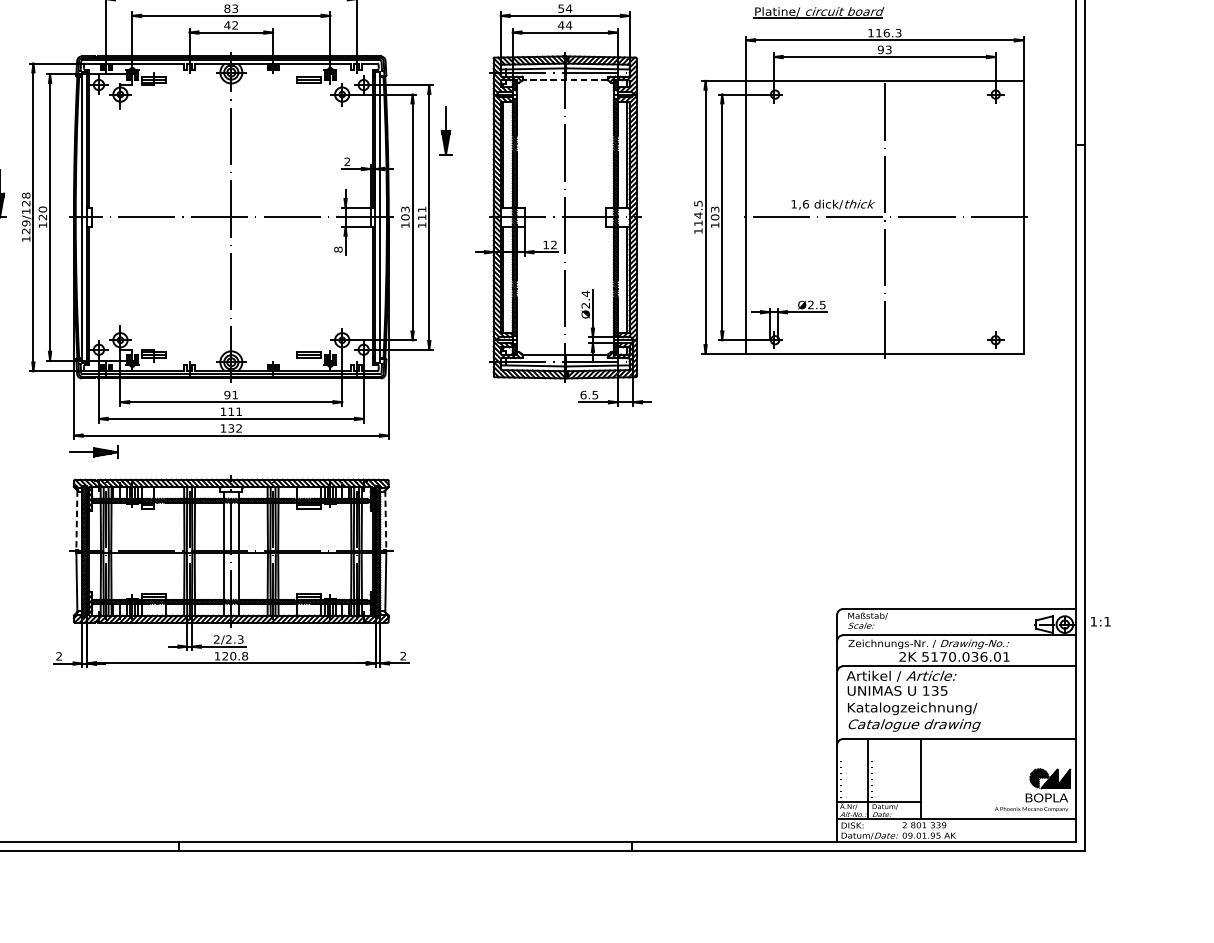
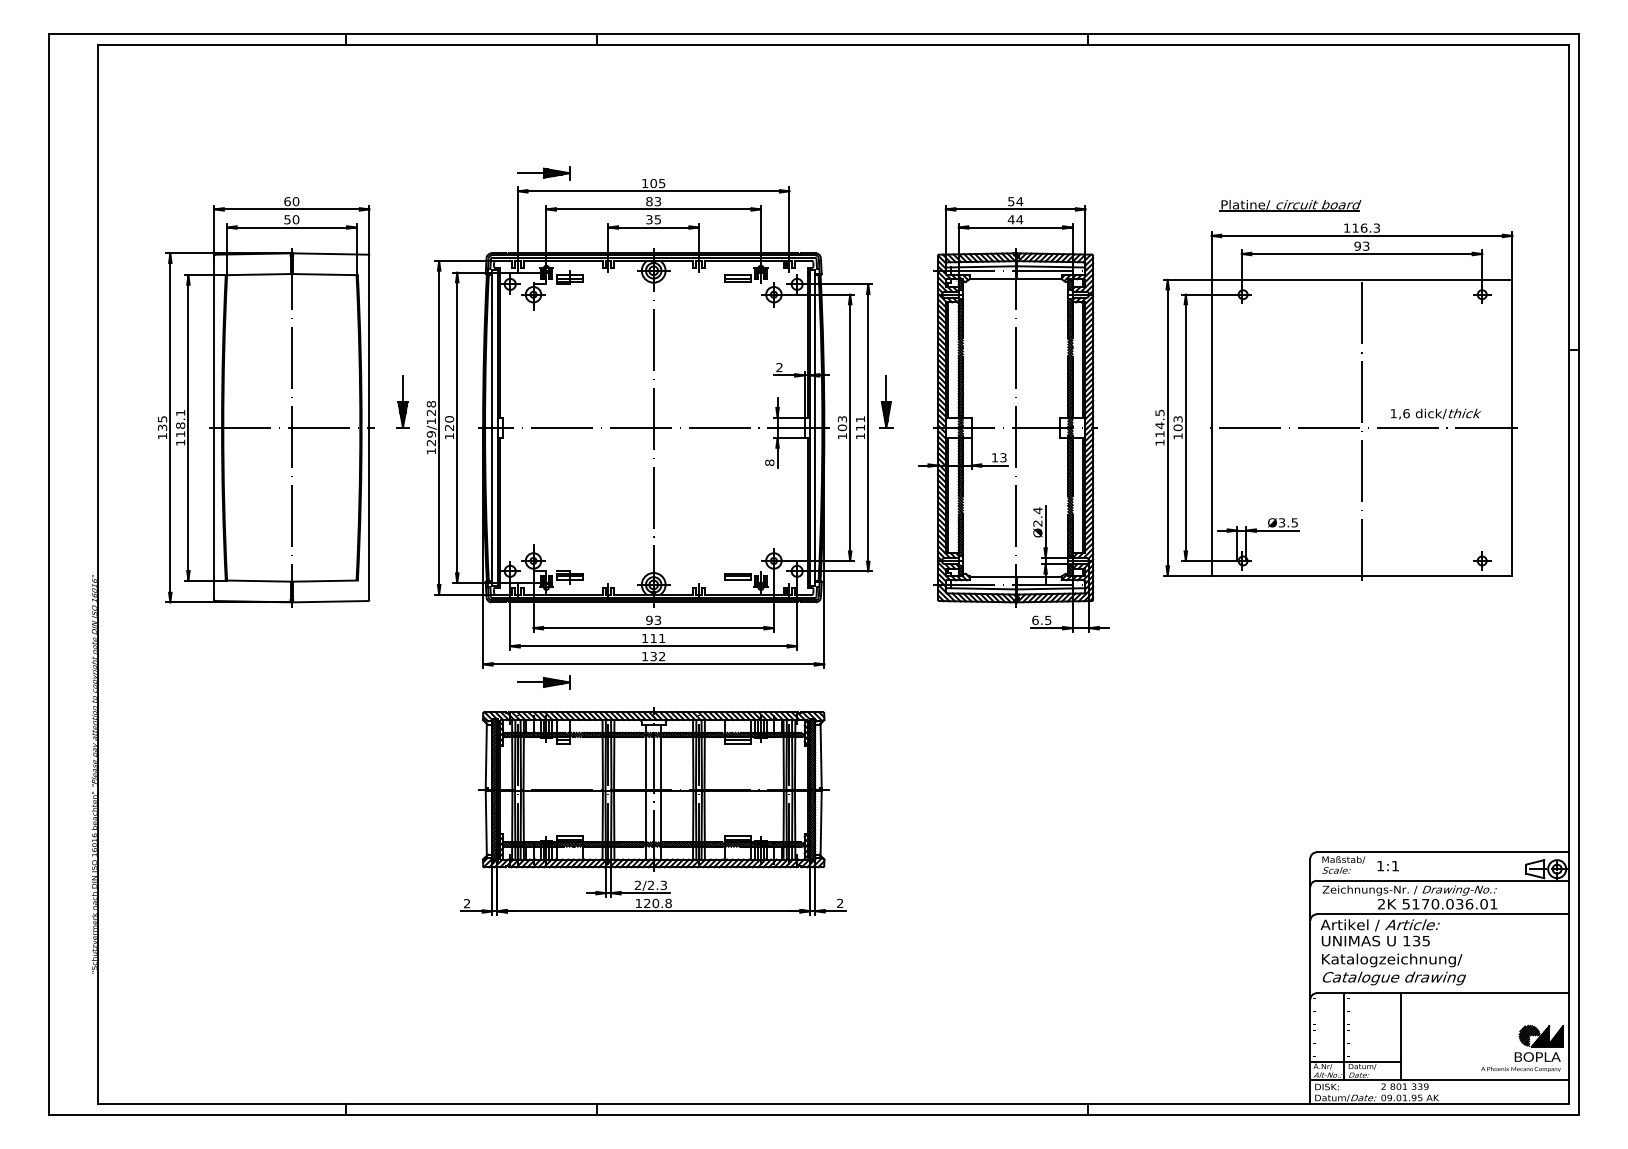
text: (230, 25) -> (652, 219), 42 -> 35
line: (565, 79) -> (1015, 278), dashed -> solid
part: (446, 130) -> (886, 401), moved
text: (833, 204) -> (1436, 413), moved
text: (554, 244) -> (1003, 457), 12 -> 13
text: (810, 304) -> (1281, 522), Ø2.5 -> Ø3.5
text: (234, 395) -> (657, 620), 91 -> 93
part: (93, 452) -> (543, 682), moved
line: (77, 520) -> (486, 756), dashed -> solid
line: (386, 520) -> (821, 756), dashed -> solid
text: (1100, 622) -> (1387, 866), moved

